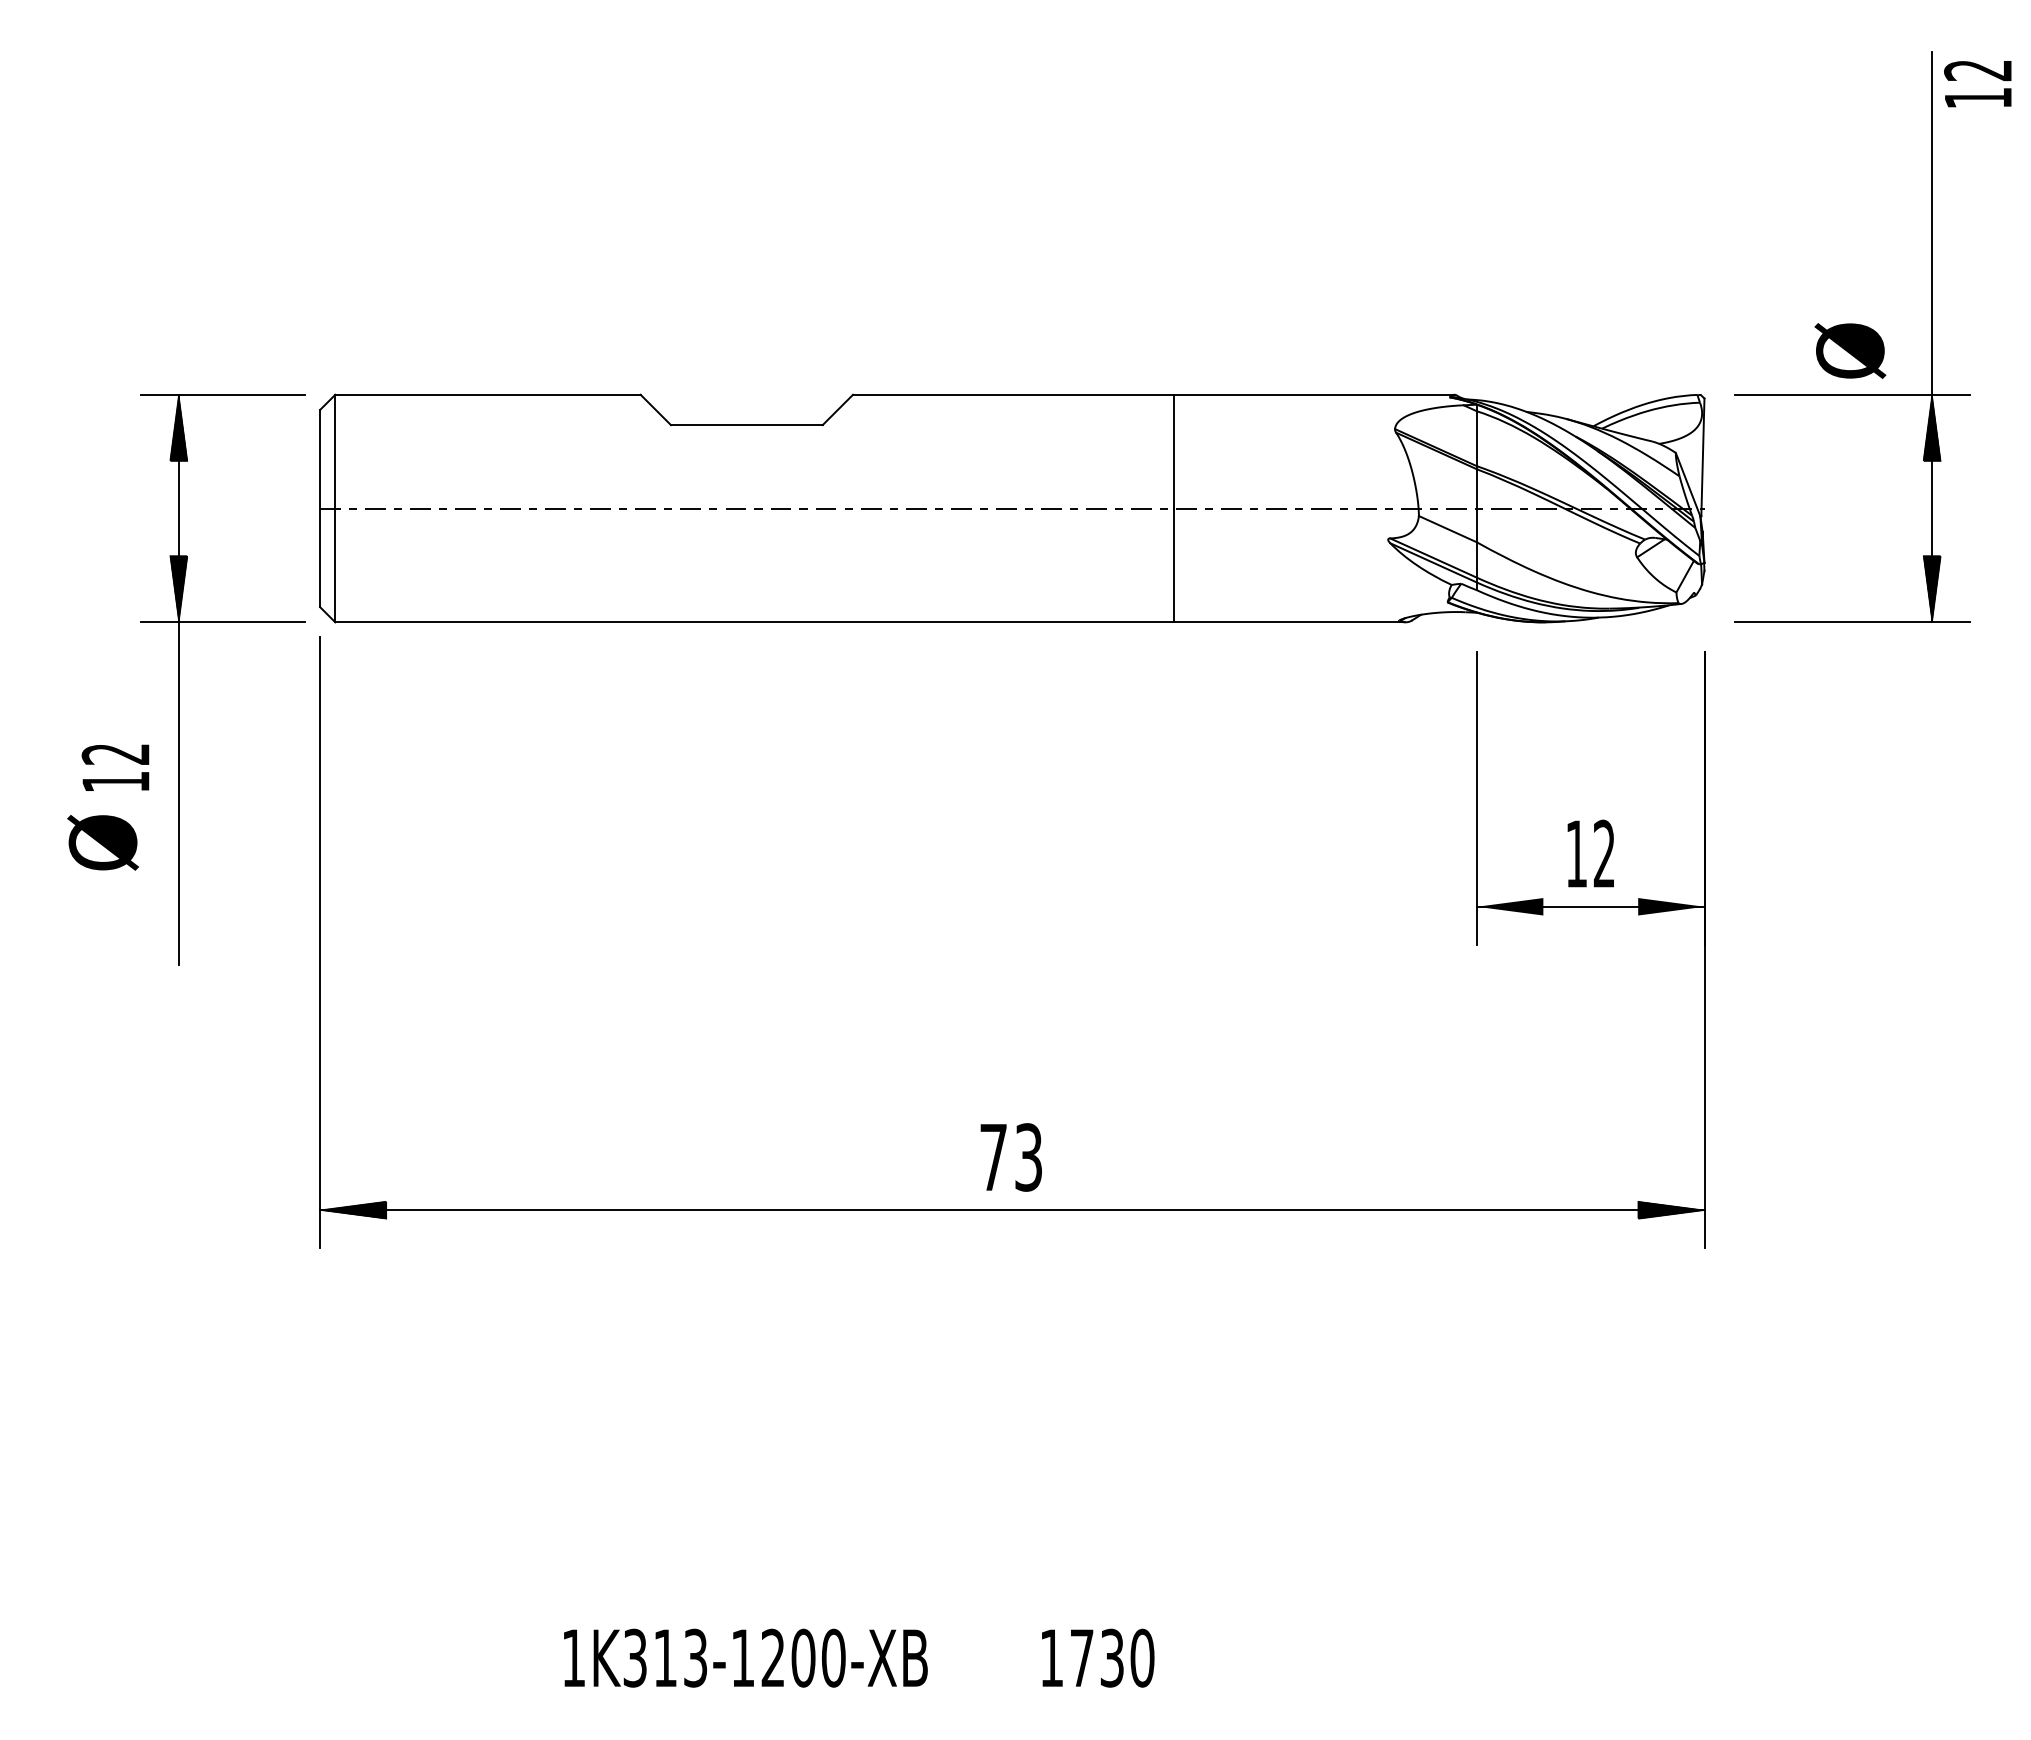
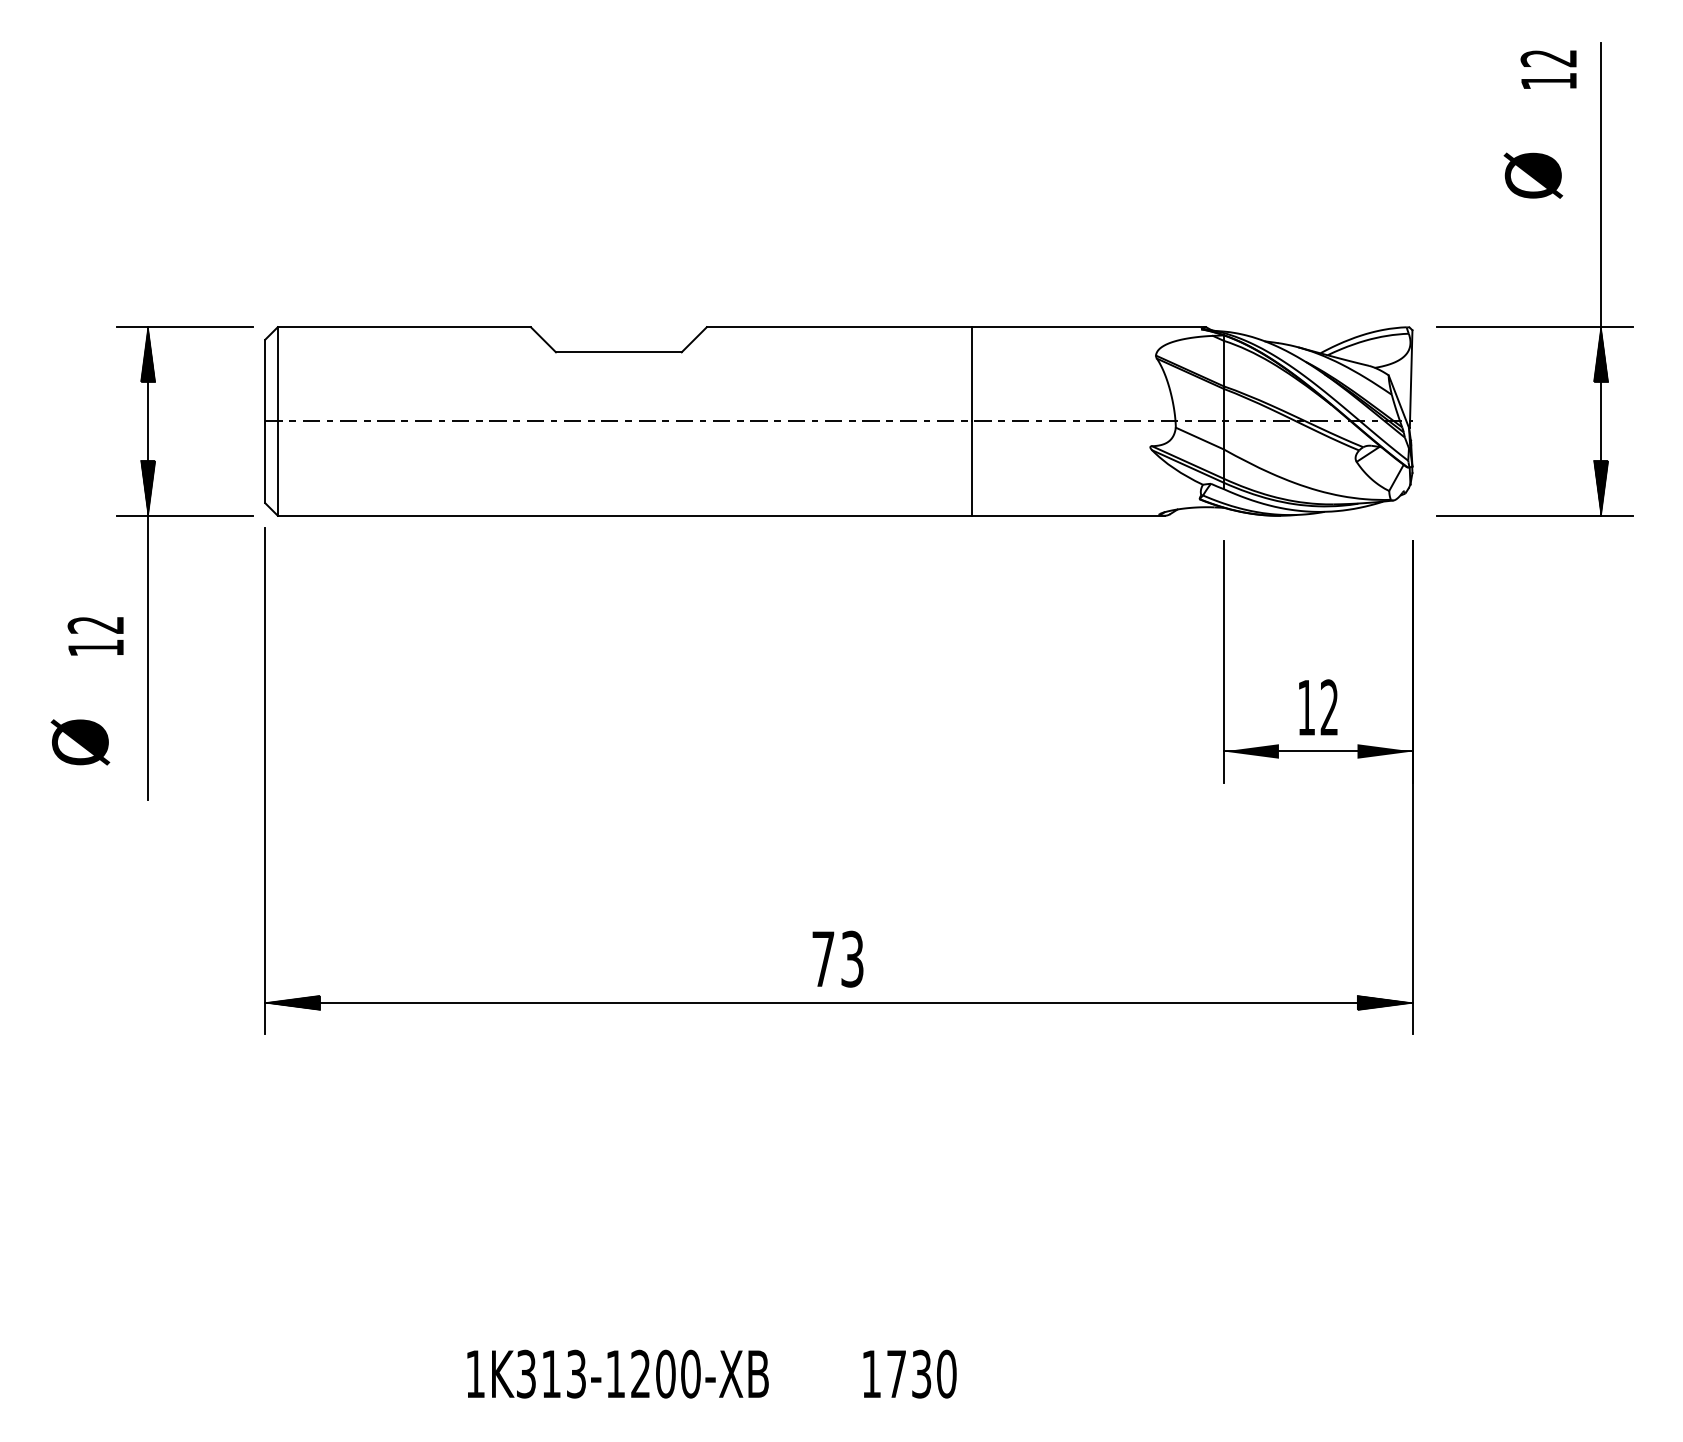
text: (1977, 84) -> (1548, 70), moved
text: (1850, 350) -> (1533, 175), moved
text: (102, 842) -> (79, 742), moved

